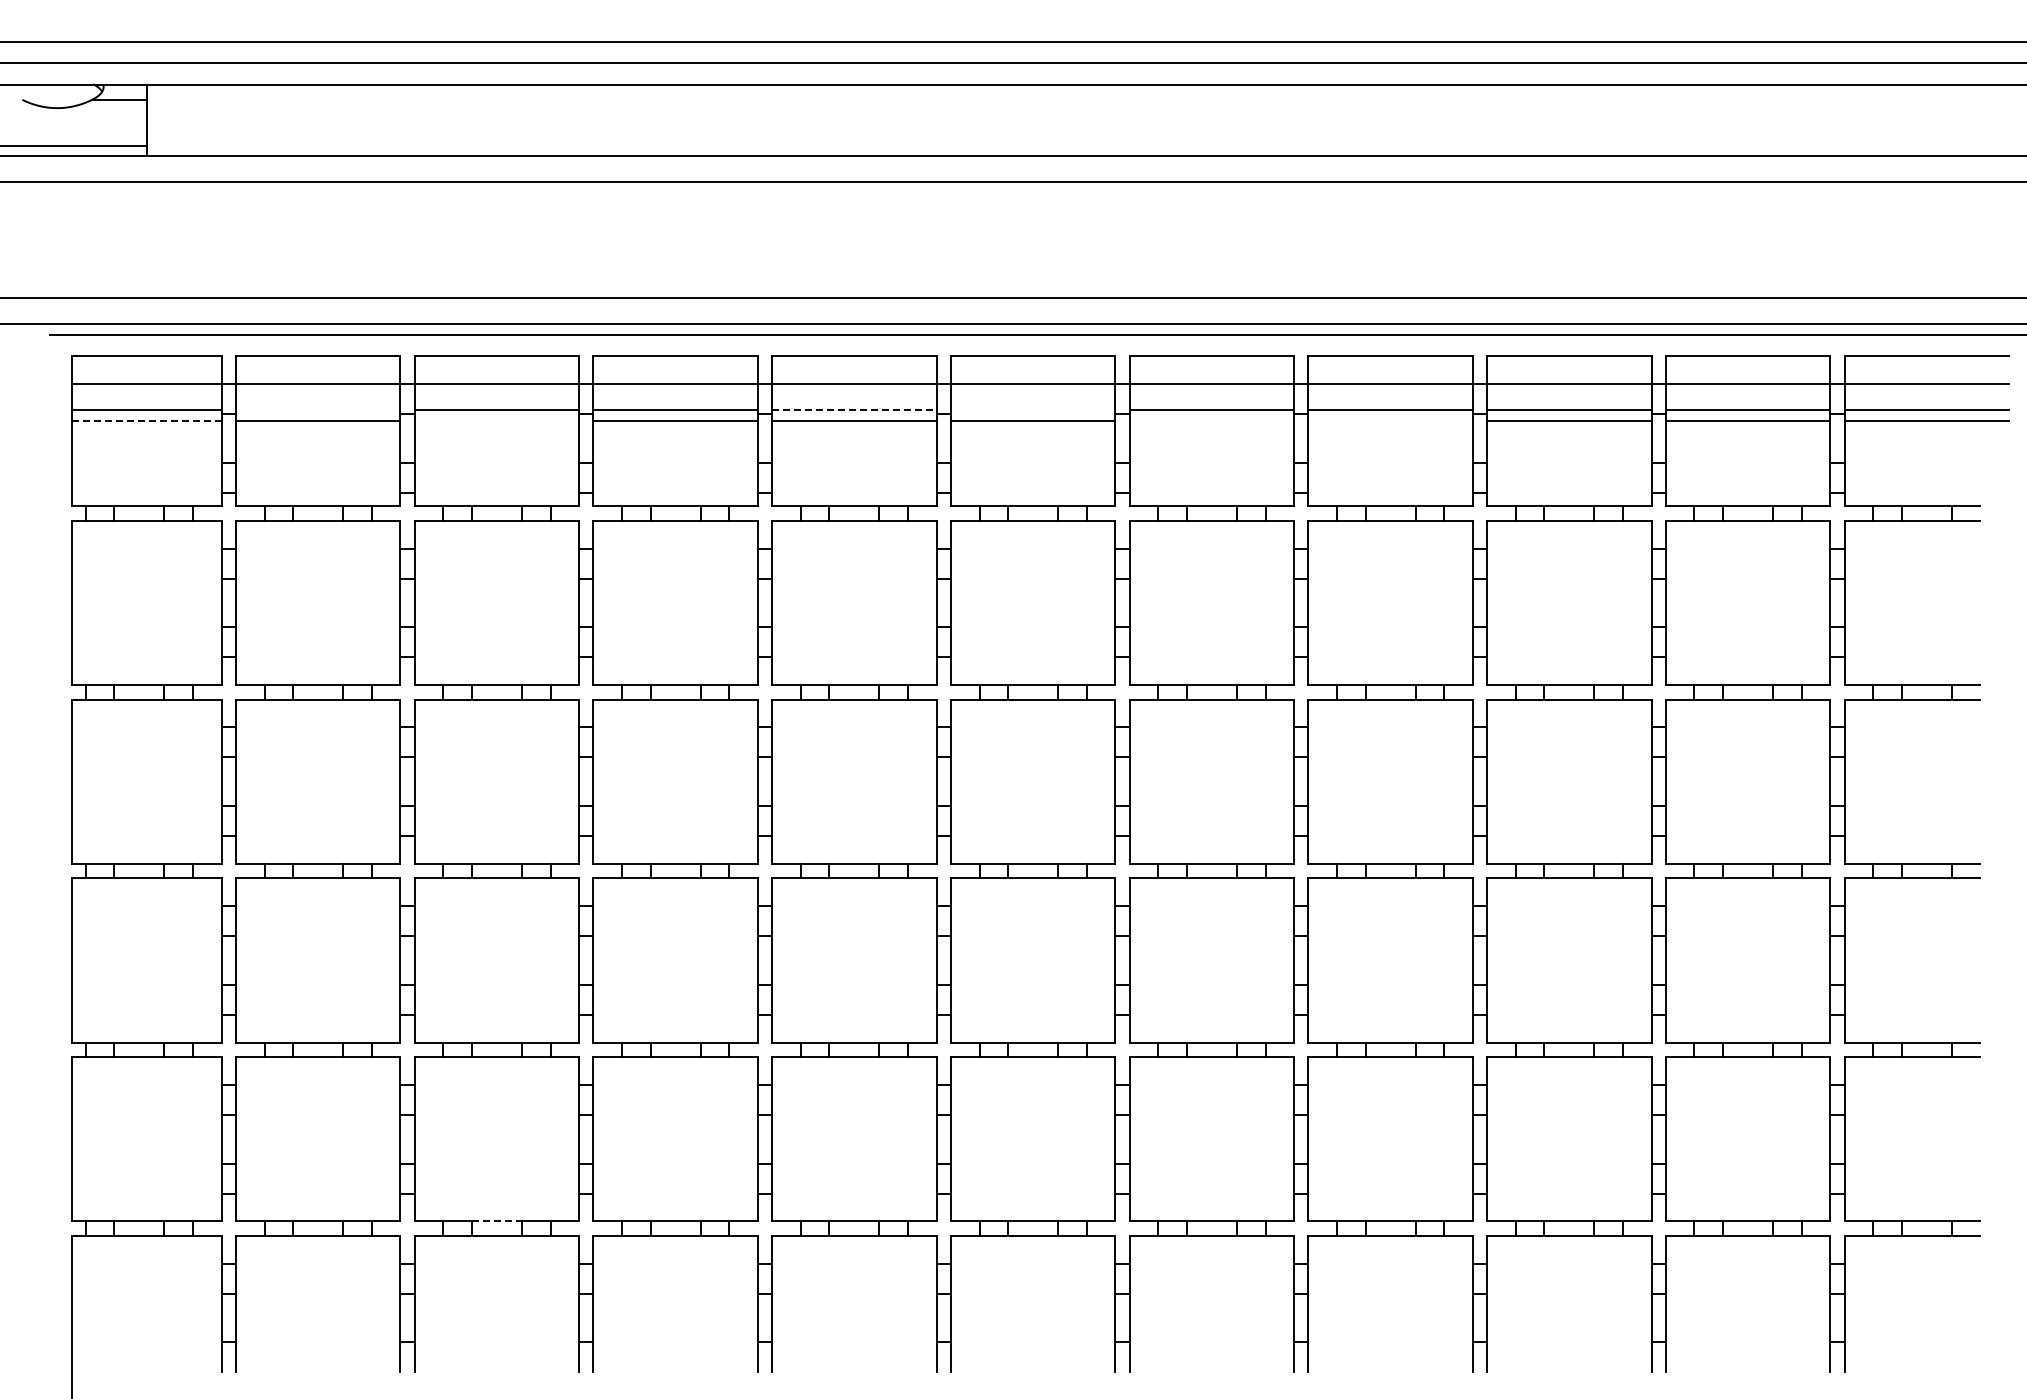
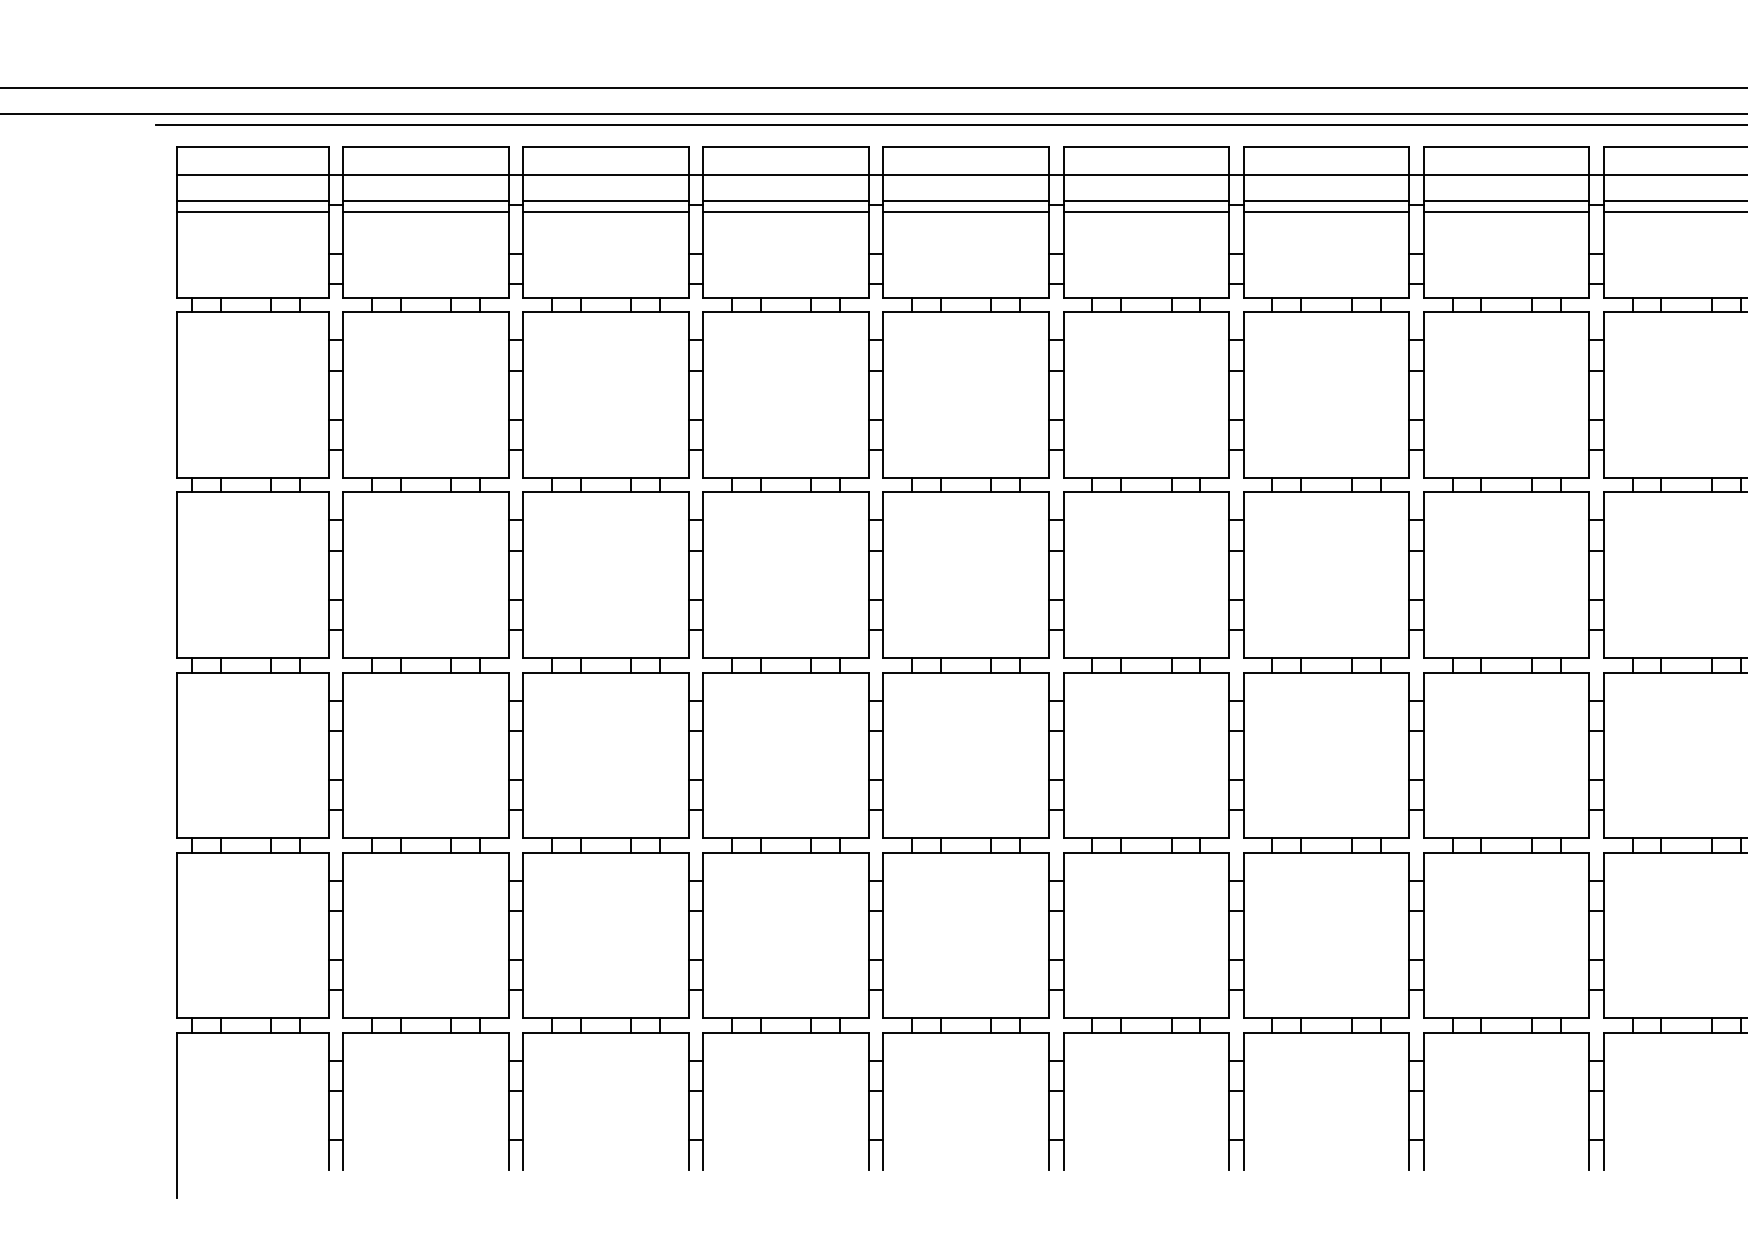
line: (317, 409) -> (425, 200), added
line: (854, 409) -> (966, 200), dashed -> solid
line: (1032, 409) -> (1145, 200), added
line: (146, 420) -> (253, 211), dashed -> solid
line: (496, 420) -> (605, 211), added
line: (1211, 420) -> (1326, 211), added
line: (1390, 420) -> (1506, 211), added
line: (497, 1221) -> (606, 1018), dashed -> solid

